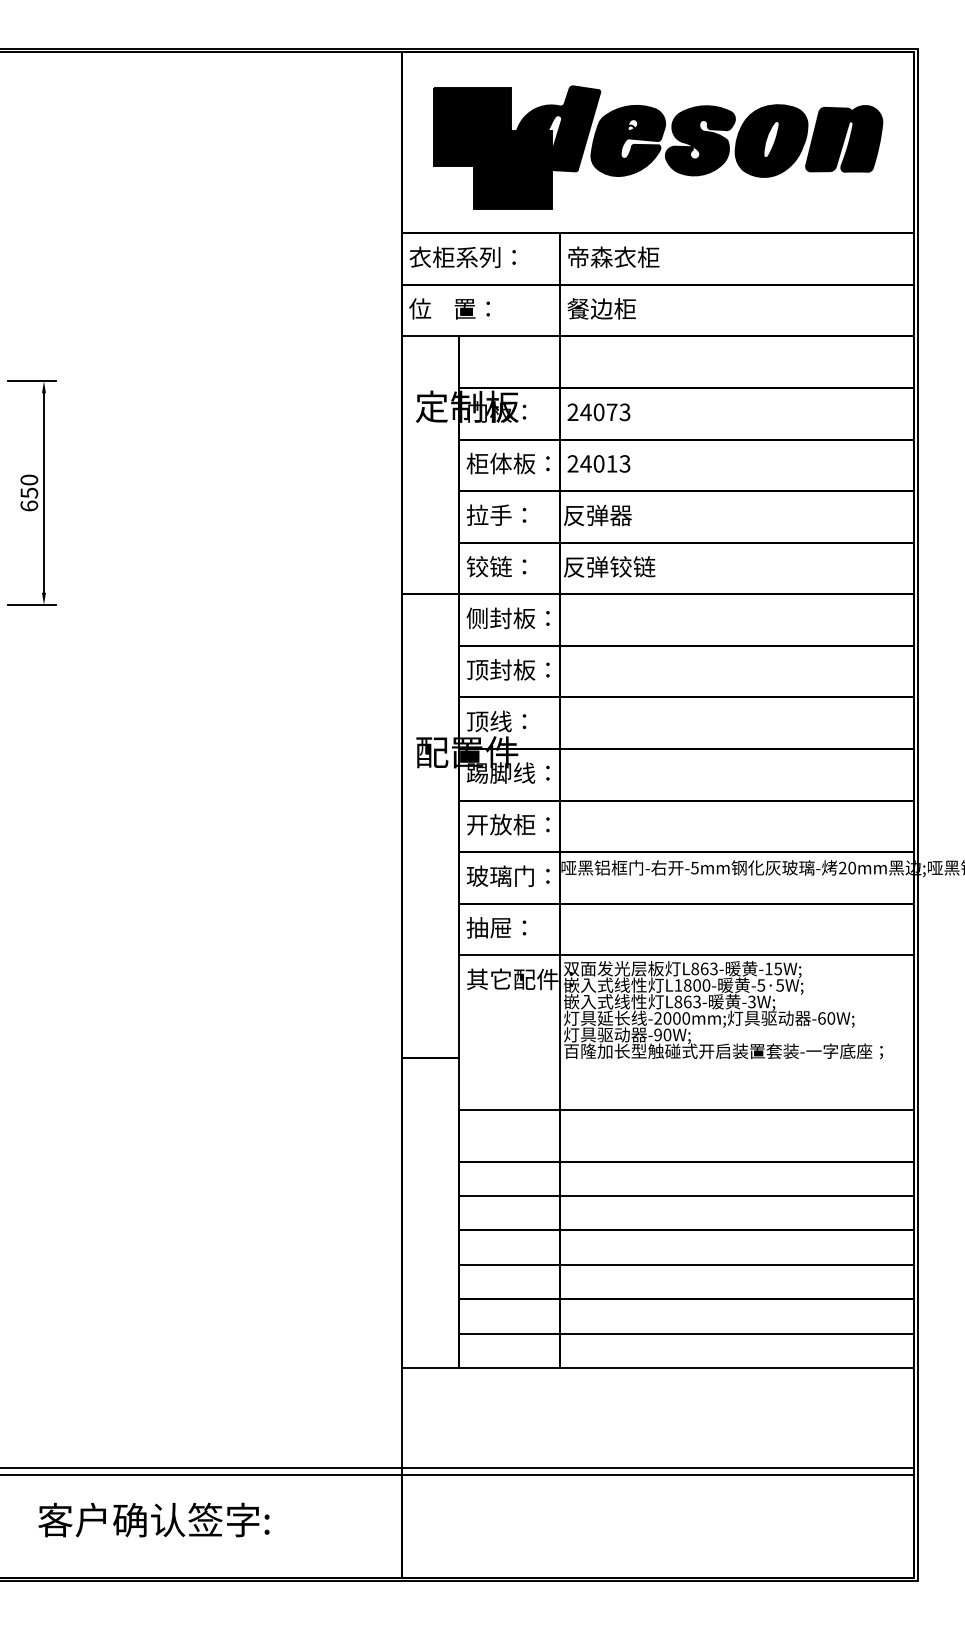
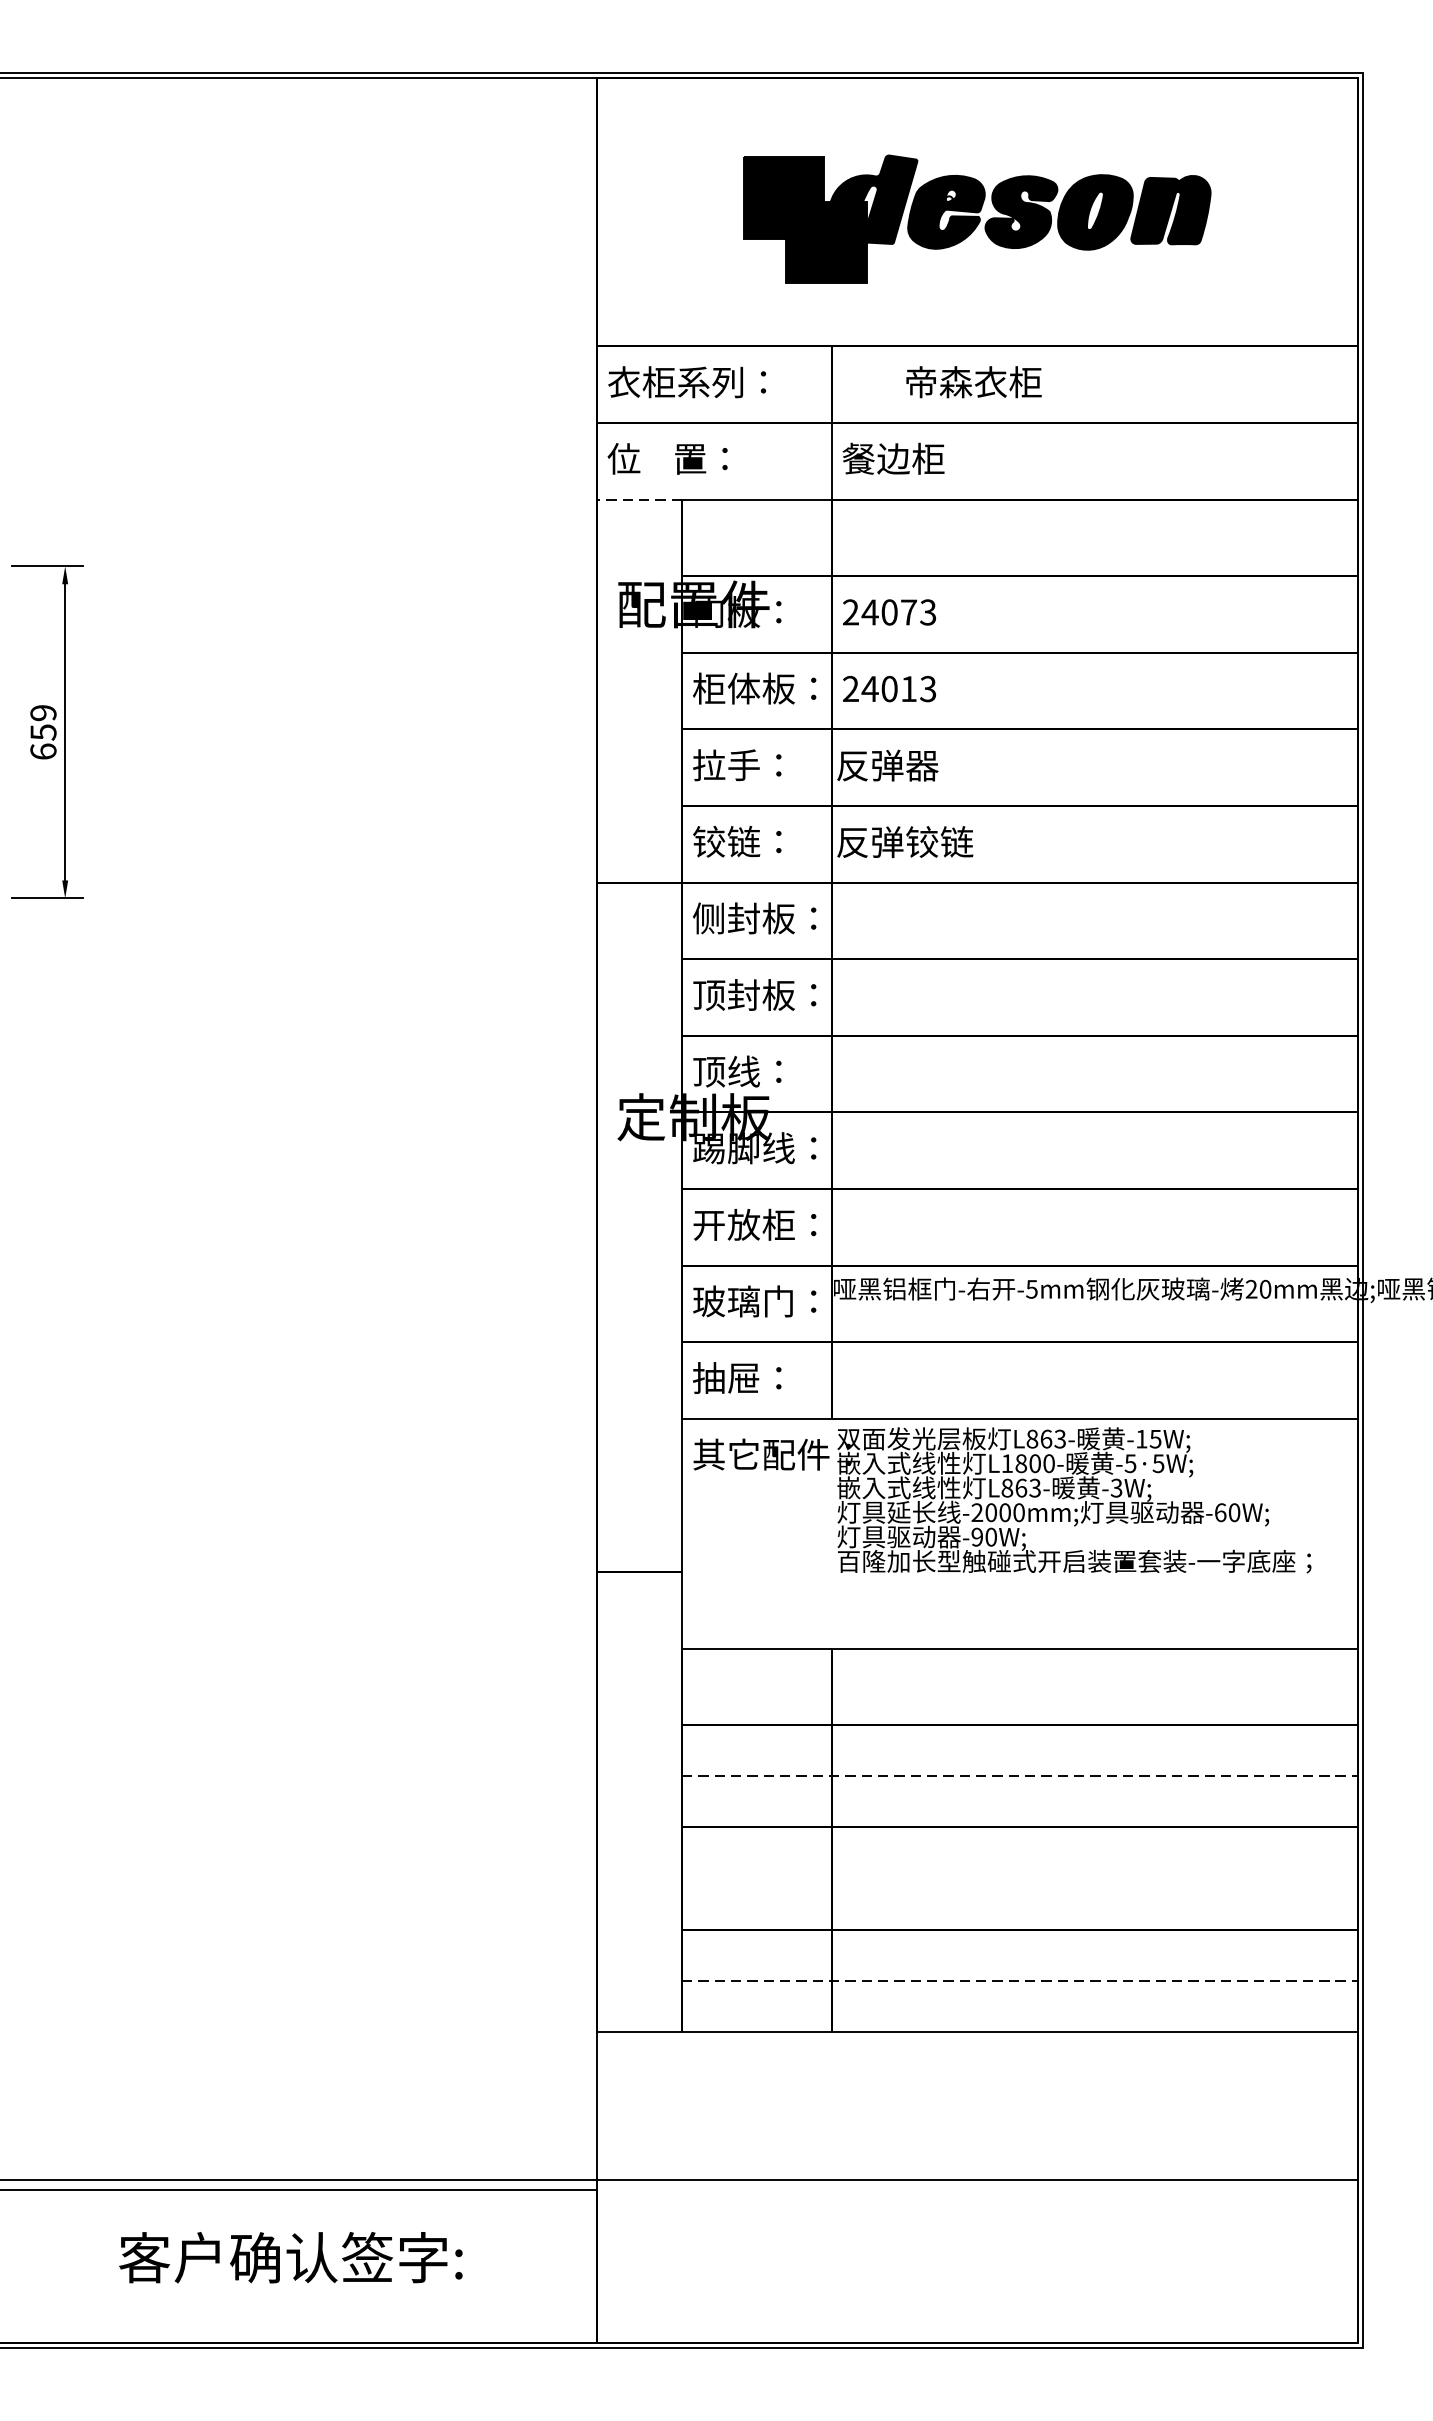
part: (658, 147) -> (977, 219), size x0.7
text: (613, 257) -> (973, 382), moved
line: (430, 336) -> (639, 499), solid -> dashed
text: (466, 406) -> (692, 603), 定制板 -> 配置件
text: (29, 479) -> (43, 712), 650 -> 659
text: (466, 752) -> (692, 1117), 配置件 -> 定制板
line: (559, 1032) -> (830, 1533), removed
line: (686, 1195) -> (1019, 1775), solid -> dashed
line: (686, 1264) -> (1019, 1878), removed
line: (686, 1333) -> (1019, 1980), solid -> dashed
line: (657, 1474) -> (976, 2189), removed
text: (153, 1519) -> (290, 2256), moved

